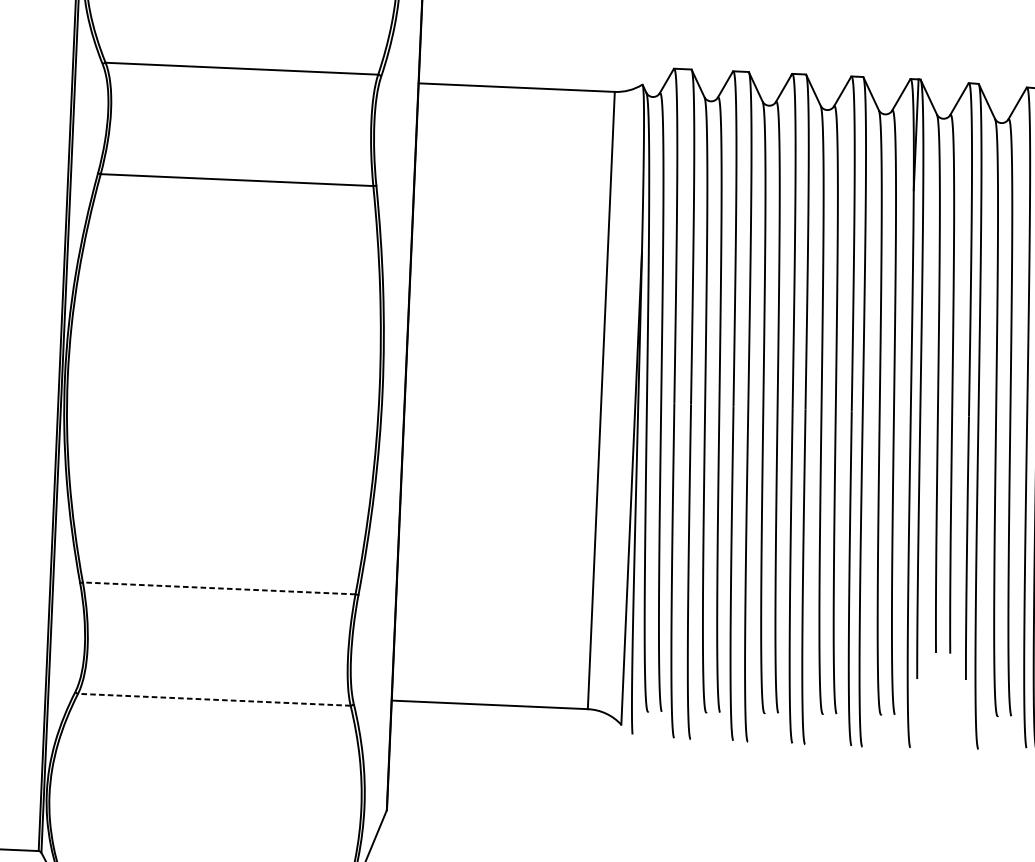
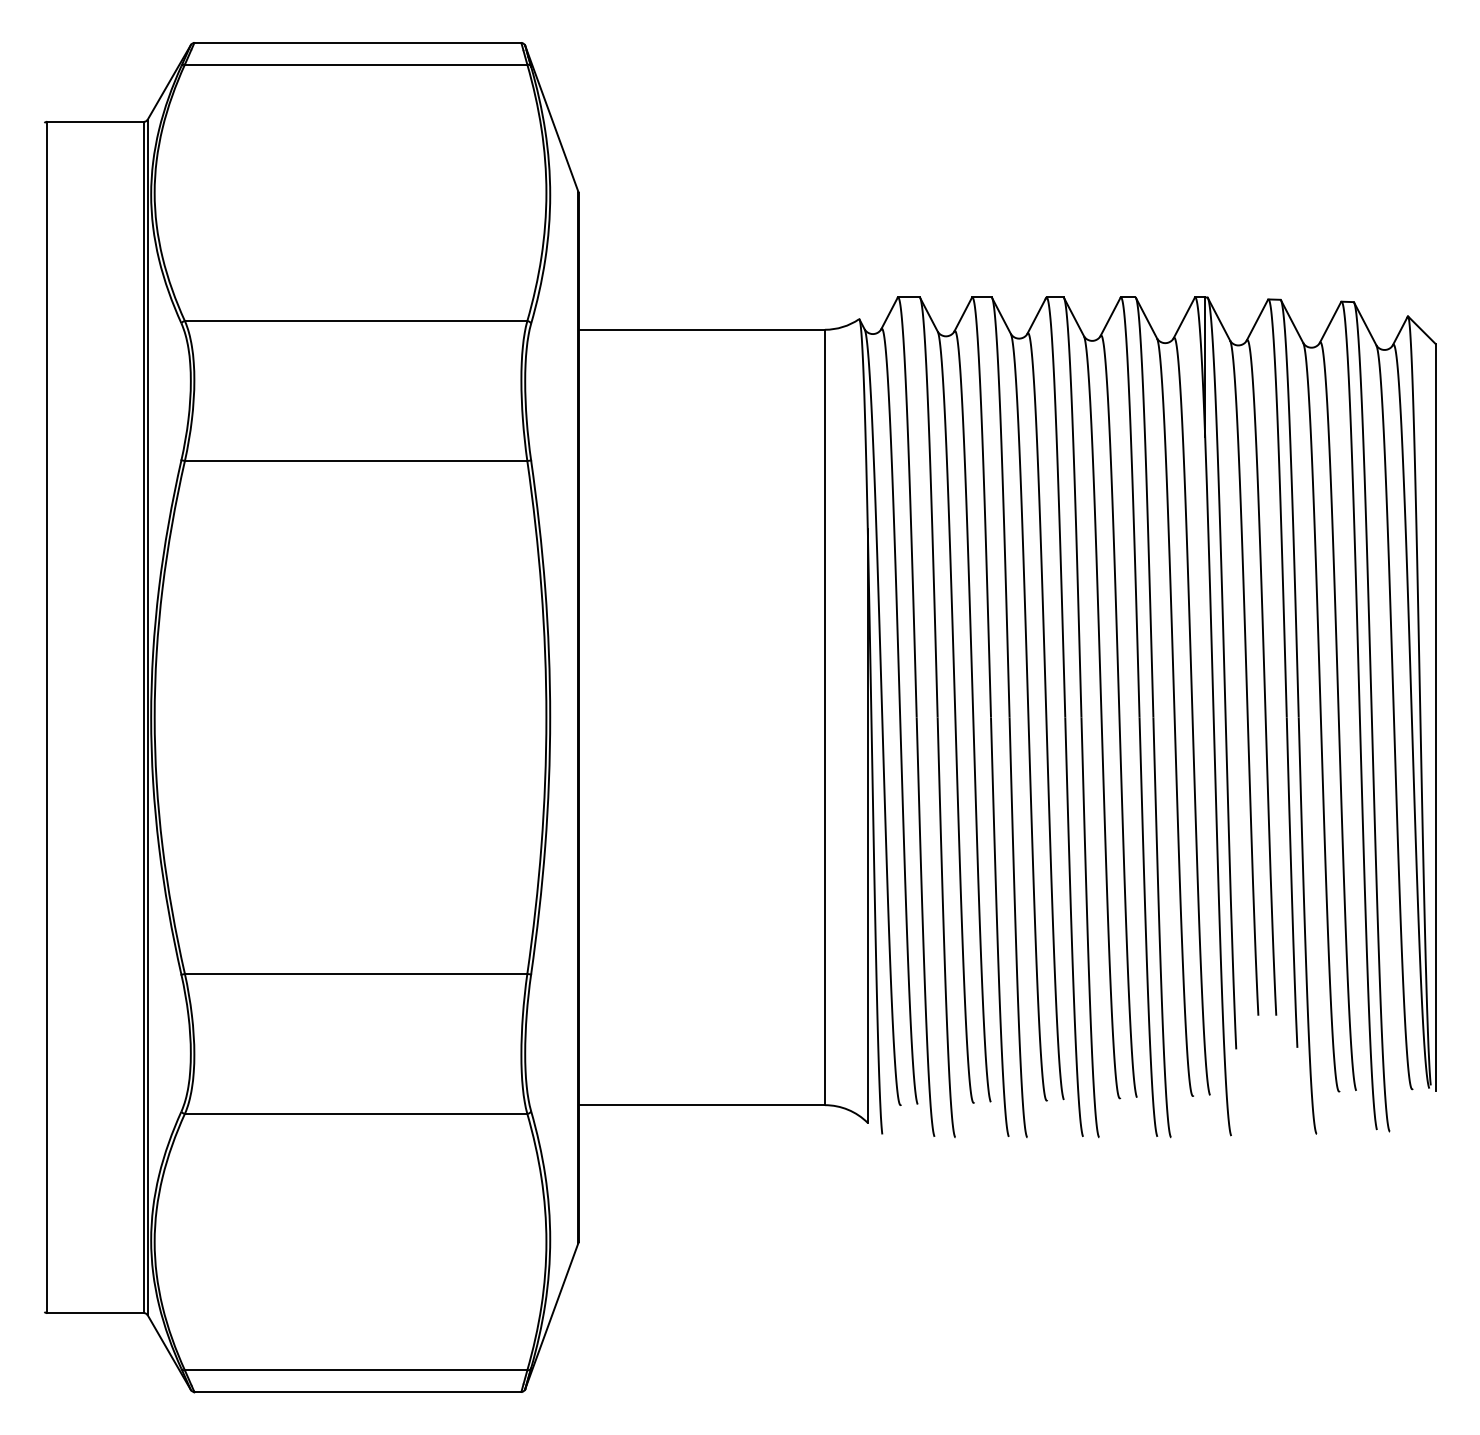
line: (218, 588) -> (355, 973), dashed -> solid
line: (213, 699) -> (355, 1113), dashed -> solid

